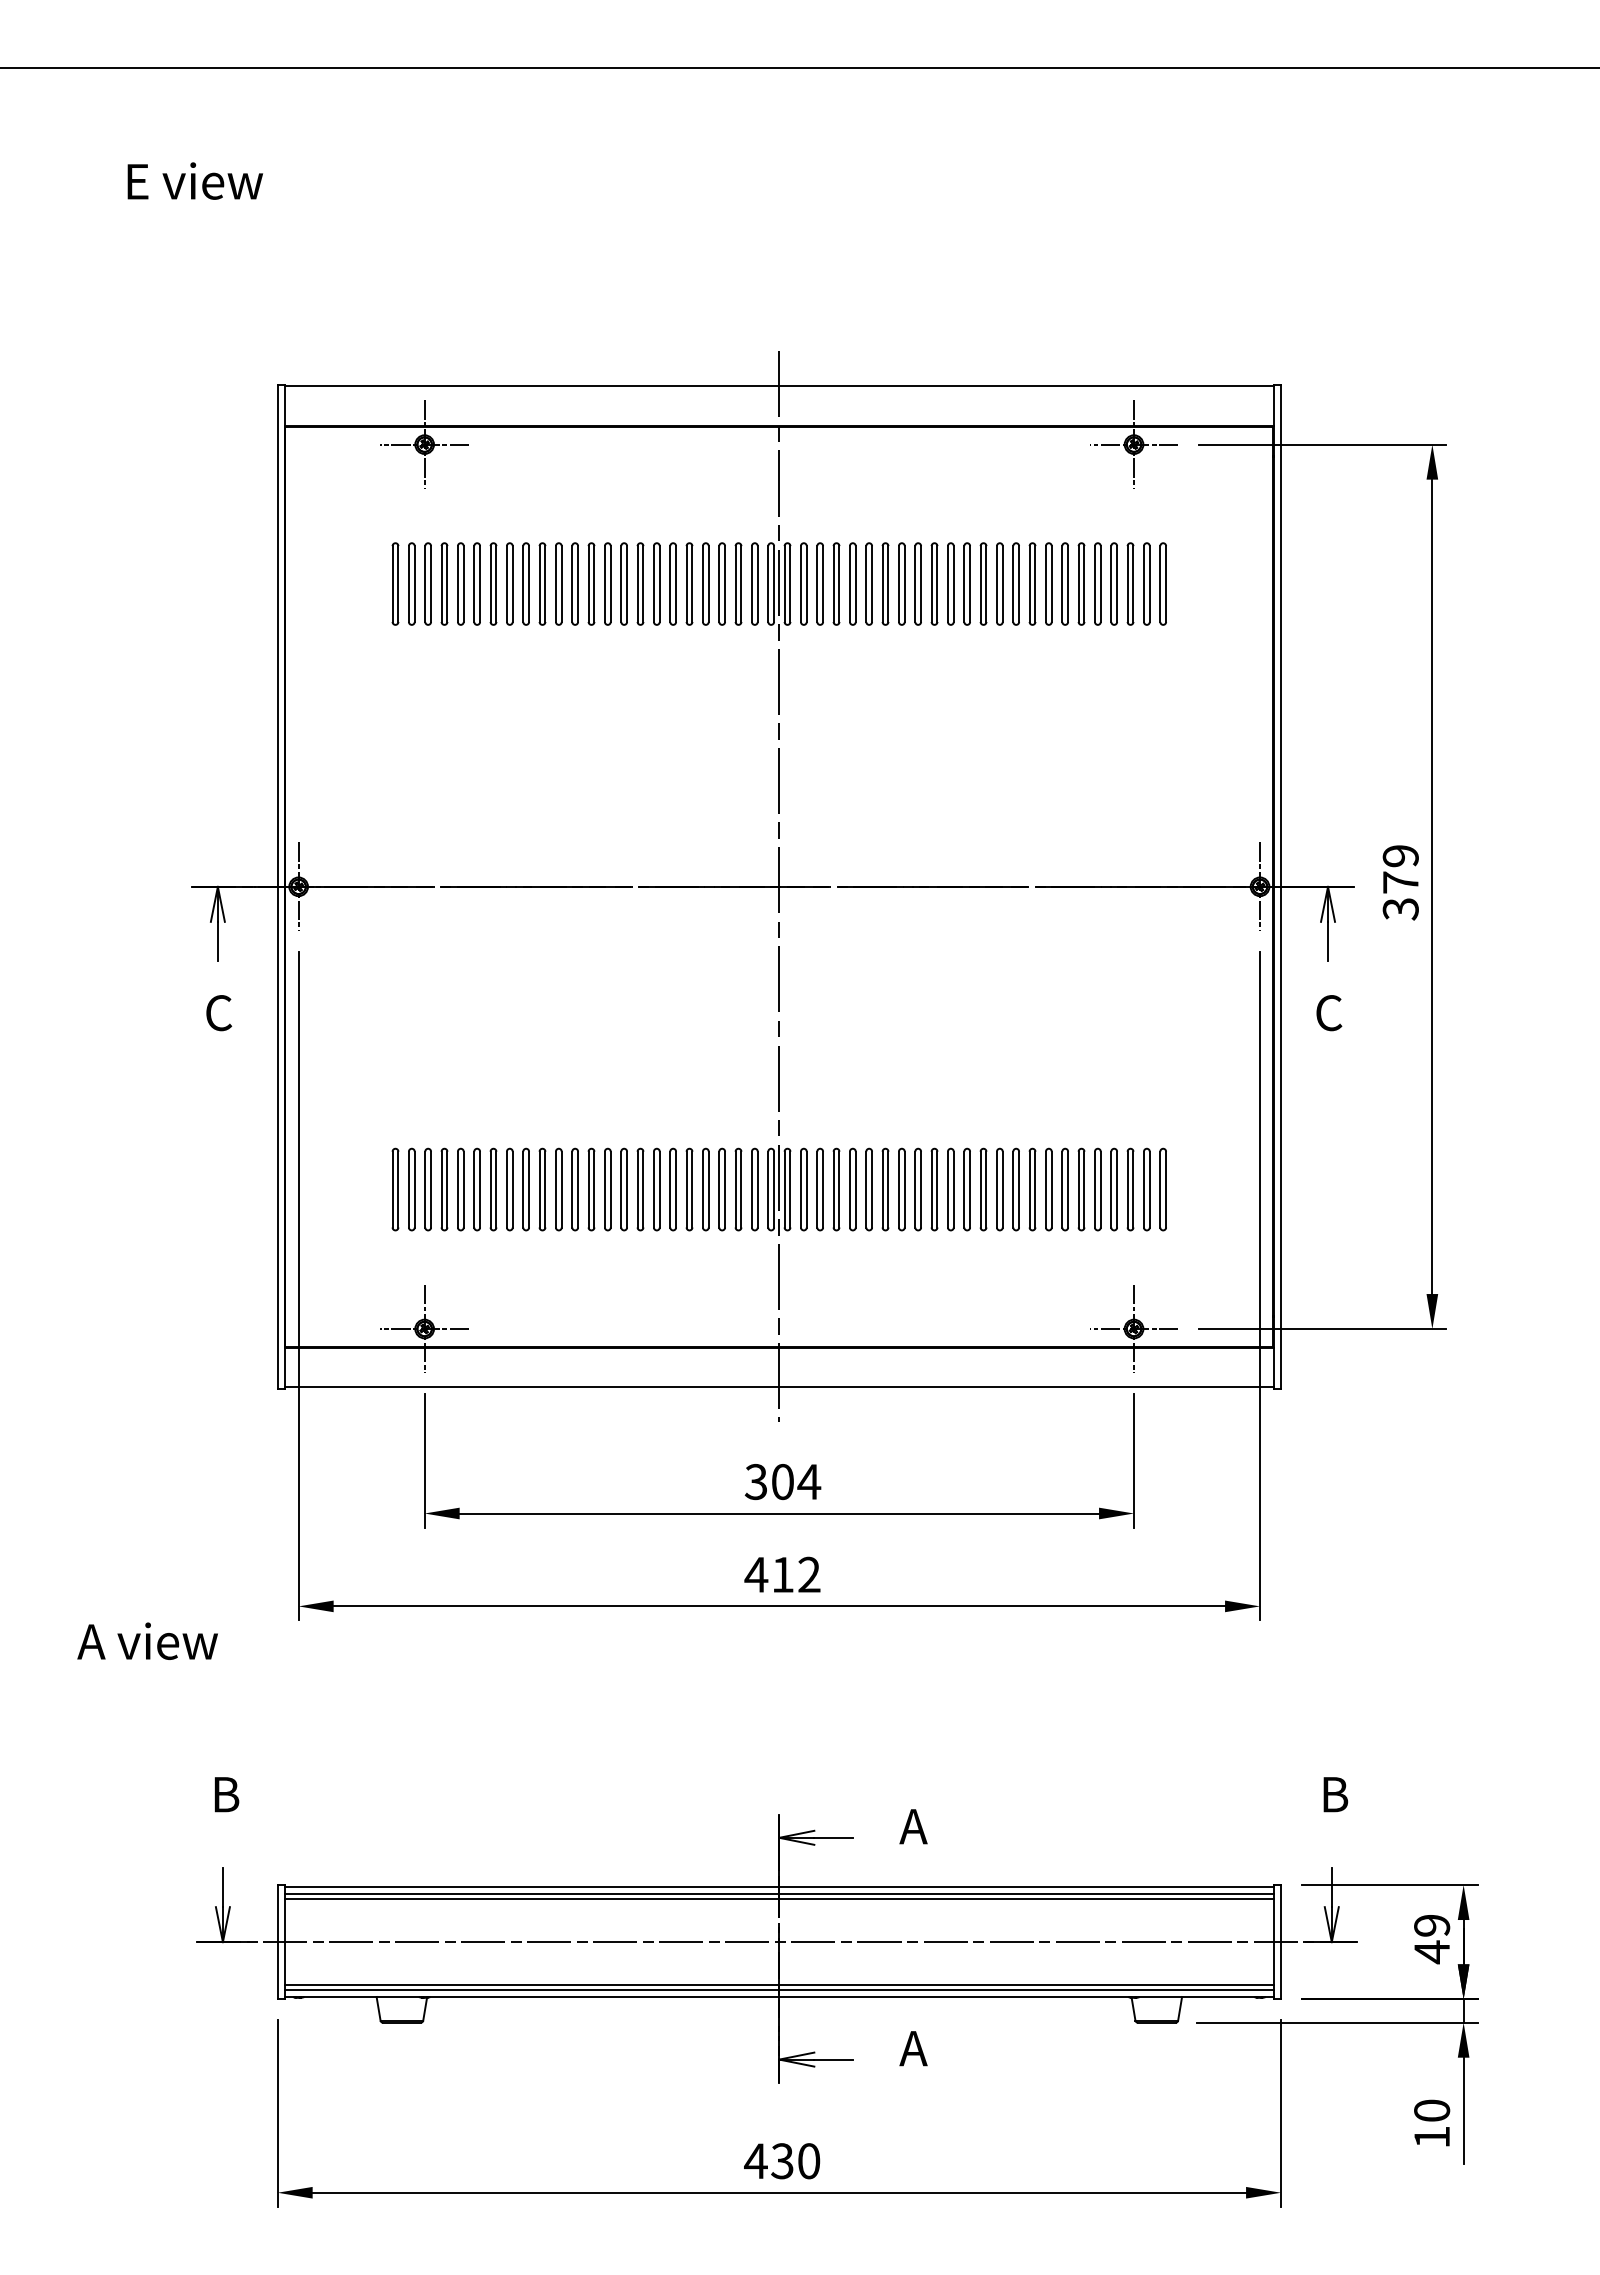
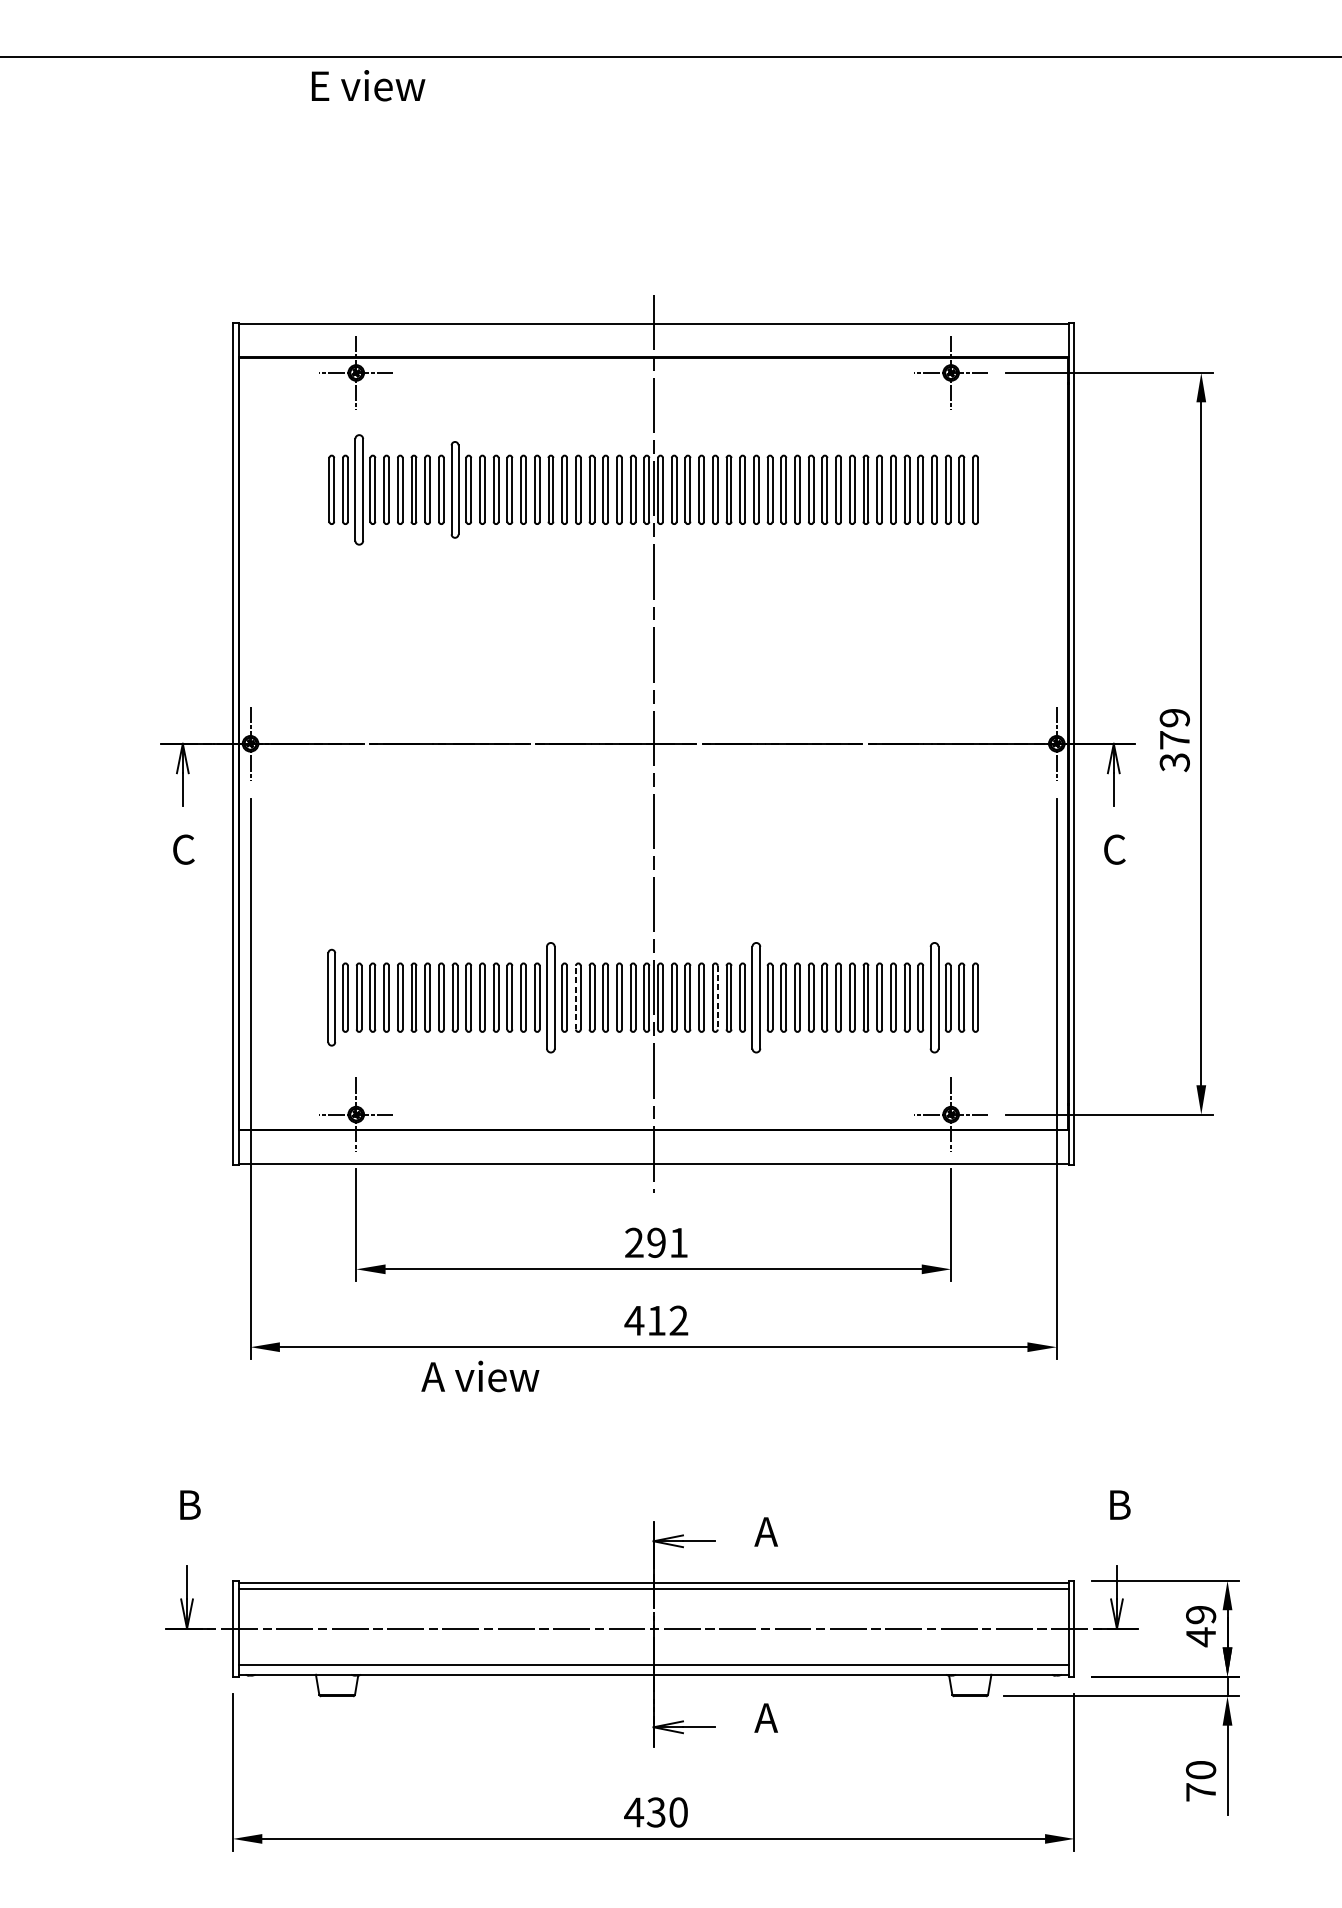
text: (195, 180) -> (368, 85), moved
part: (427, 583) -> (358, 489), size x1.6
part: (542, 583) -> (455, 489), size x1.4
part: (395, 1189) -> (331, 997), size x1.4
part: (656, 1189) -> (550, 997), size x1.6
line: (686, 1189) -> (575, 997), solid -> dashed
line: (855, 1189) -> (717, 997), solid -> dashed
part: (901, 1189) -> (756, 997), size x1.6
part: (1113, 1189) -> (933, 997), size x1.6
text: (782, 1482) -> (656, 1243), 304 -> 291
text: (147, 1640) -> (480, 1375), moved
line: (779, 1899) -> (653, 1593), removed
line: (779, 1990) -> (653, 1669), removed
text: (1431, 2137) -> (1200, 1792), 10 -> 70

